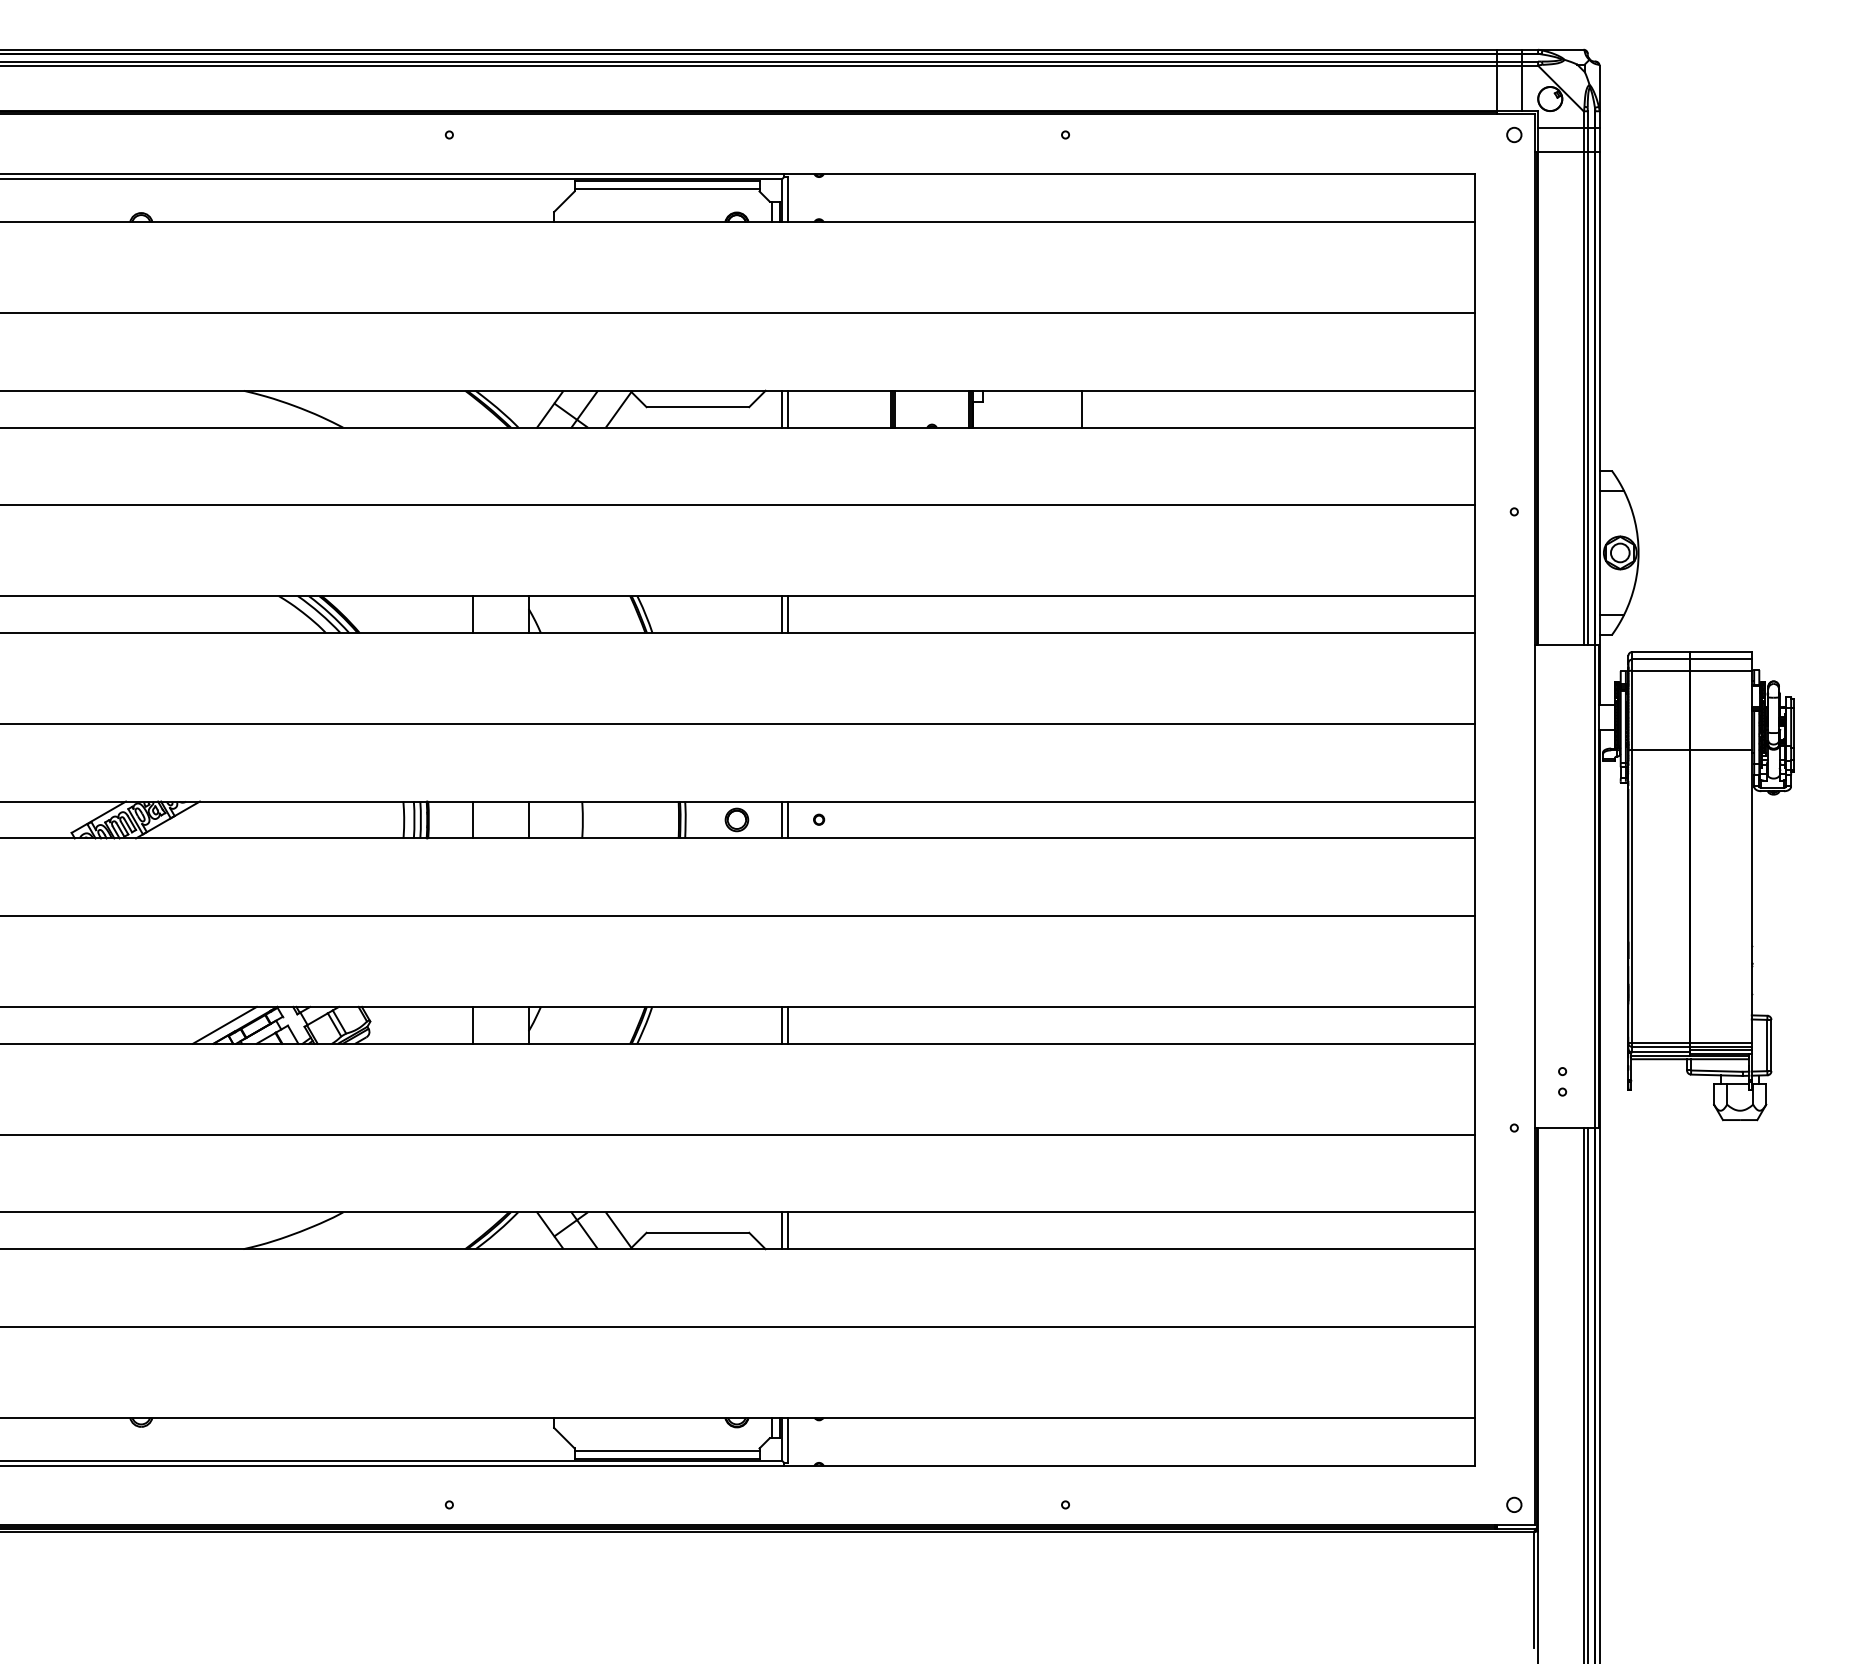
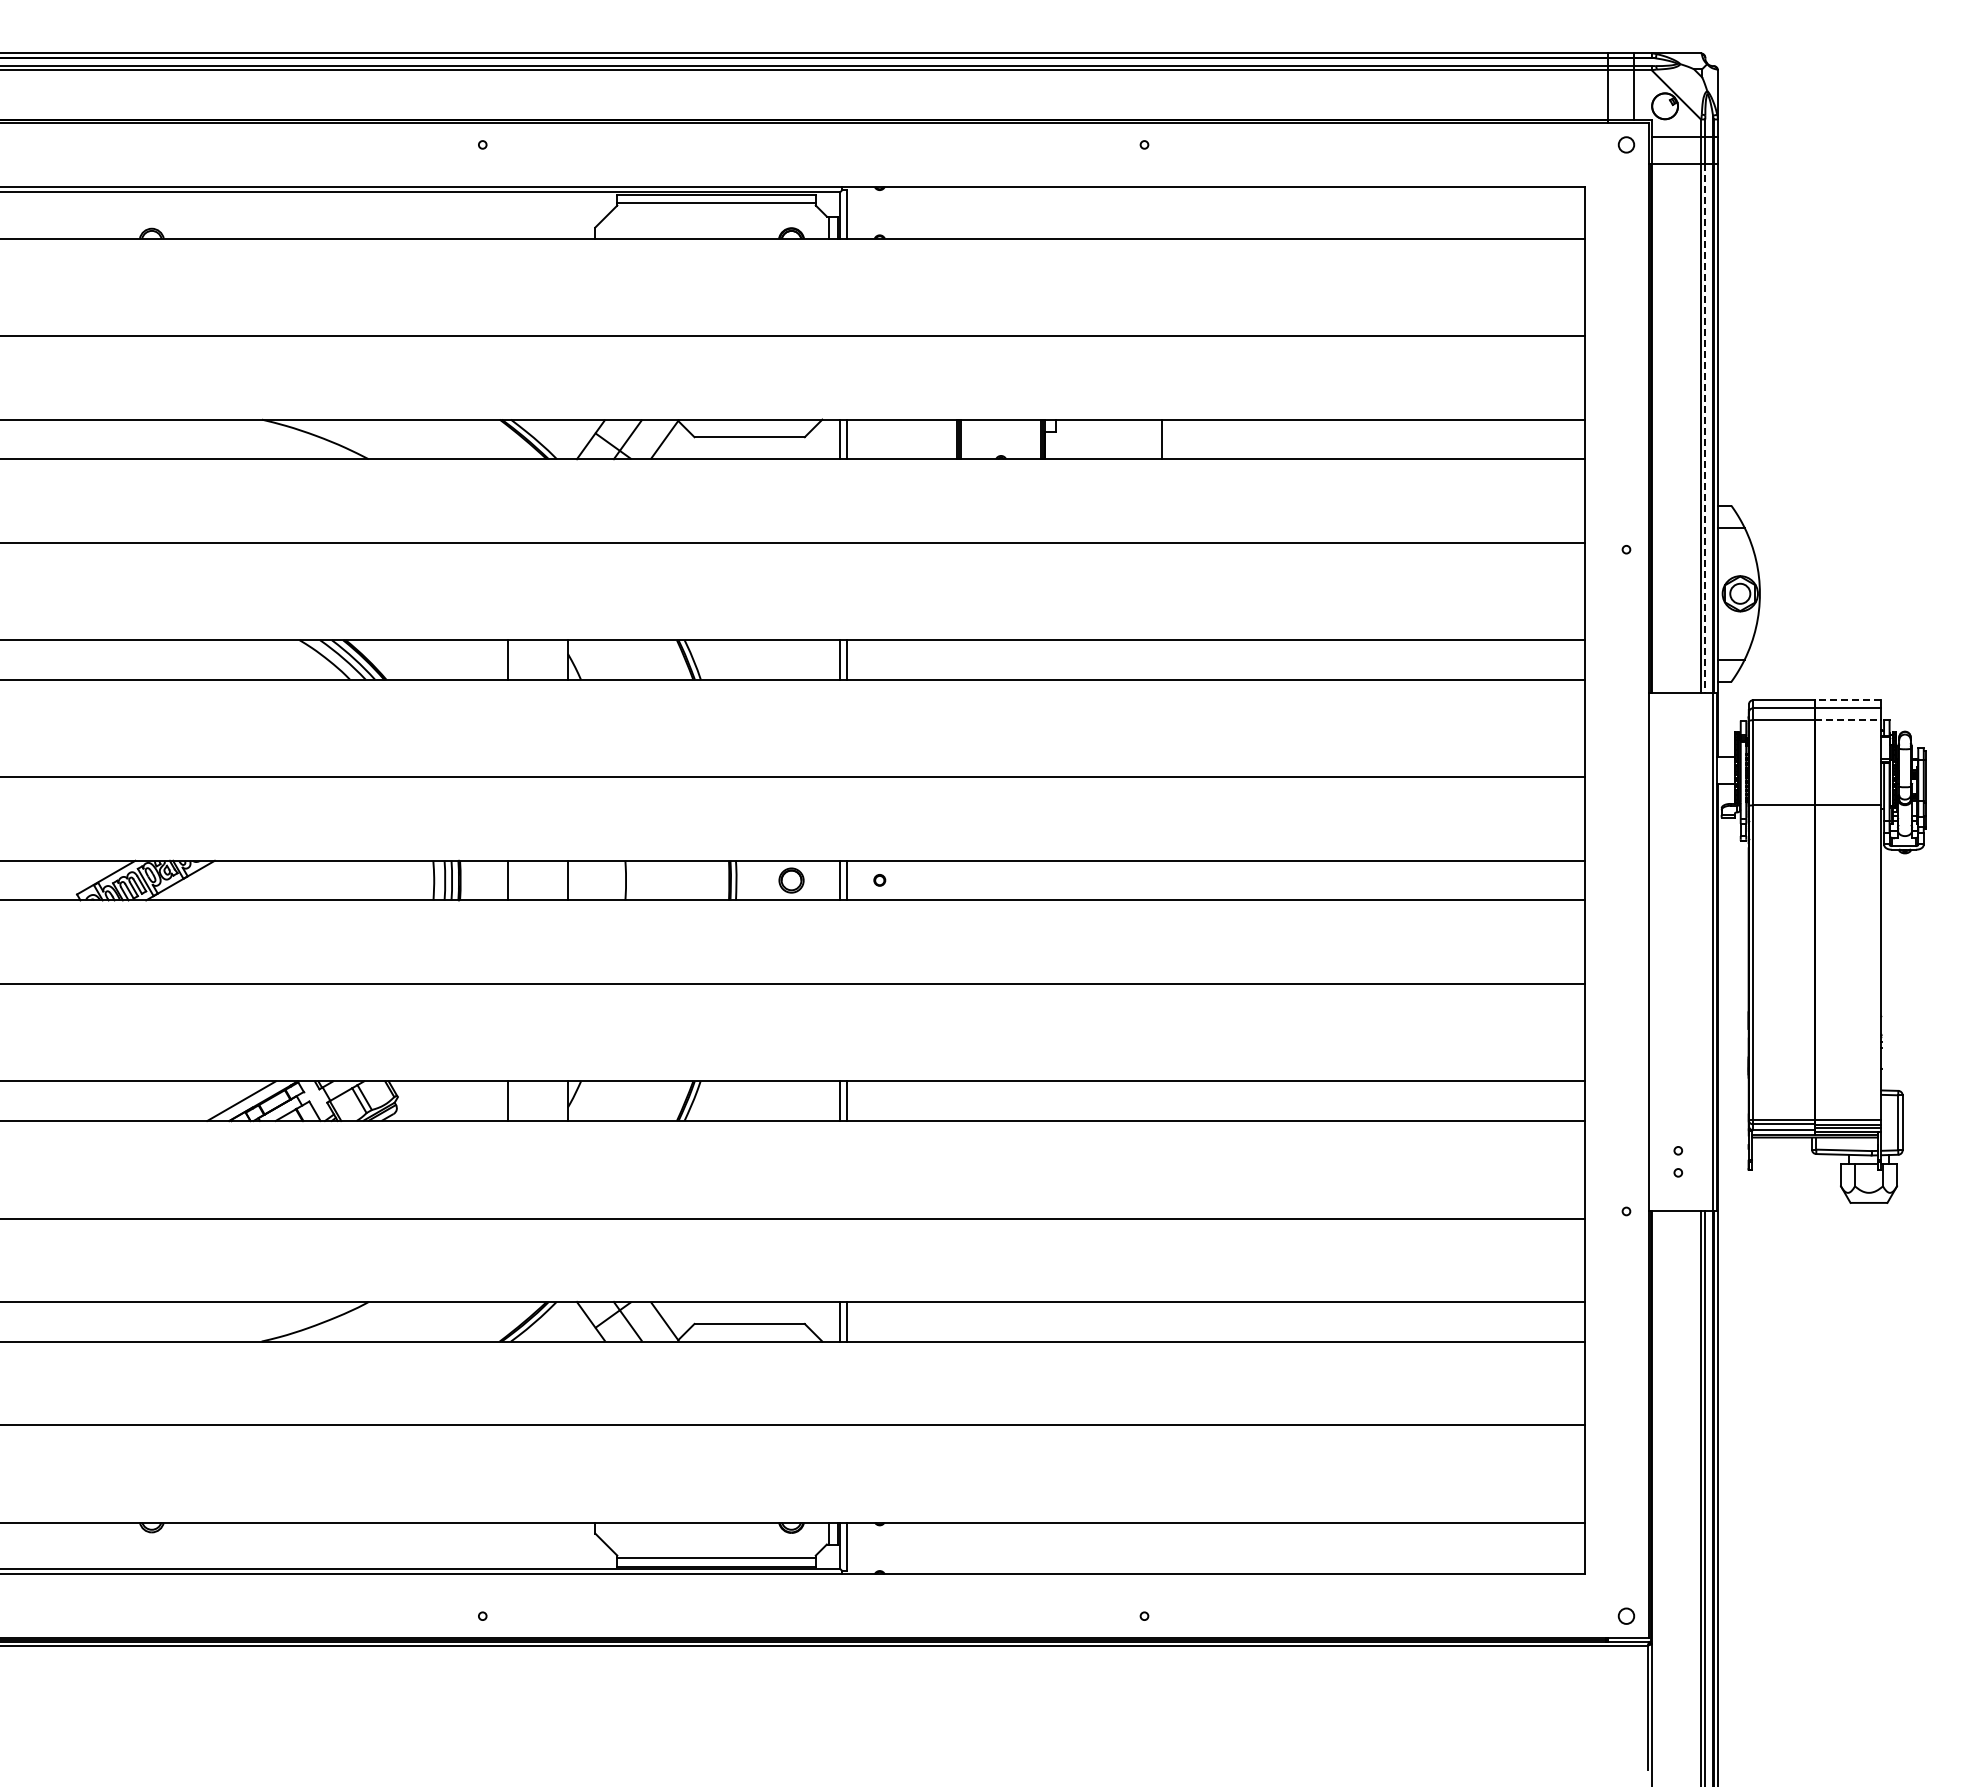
line: (1587, 399) -> (1705, 428), solid -> dashed
line: (1720, 652) -> (1847, 700), solid -> dashed
line: (1721, 670) -> (1848, 720), solid -> dashed

